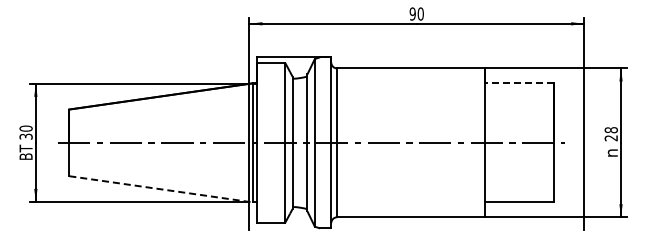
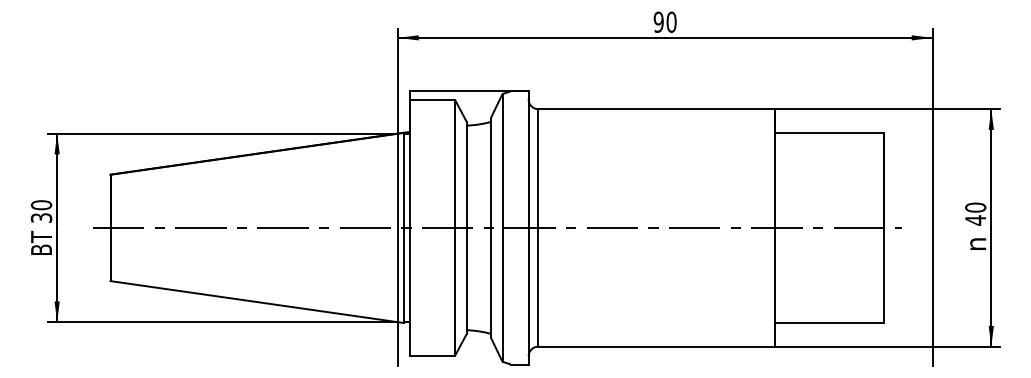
line: (519, 83) -> (829, 133), dashed -> solid
text: (610, 134) -> (974, 214), 28 -> 40
line: (161, 189) -> (257, 302), dashed -> solid

